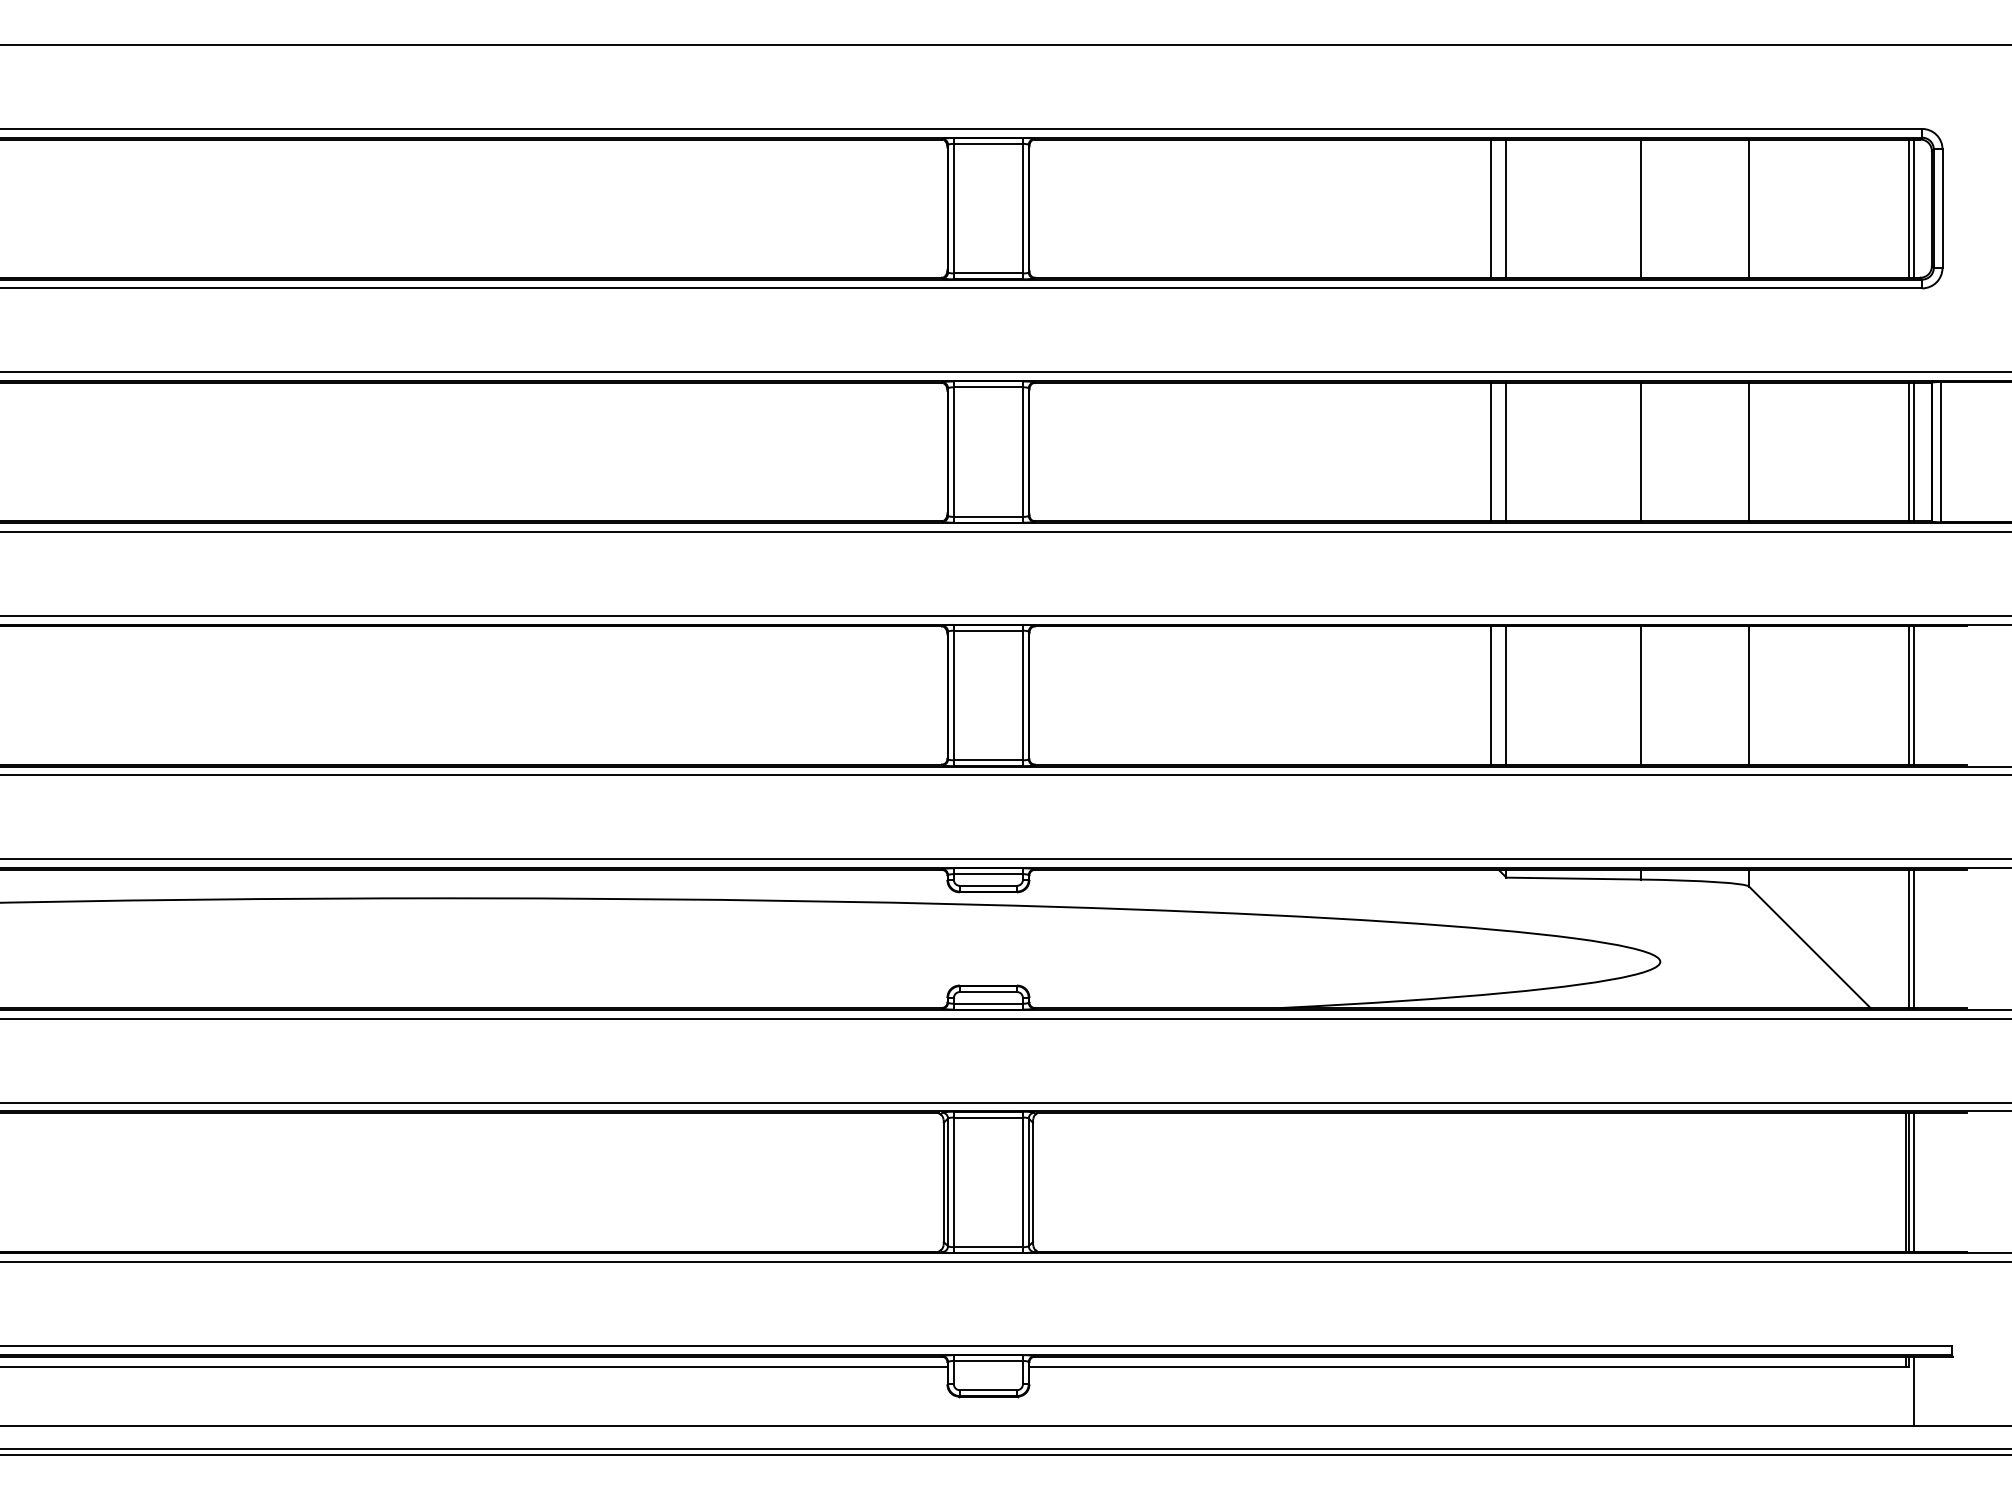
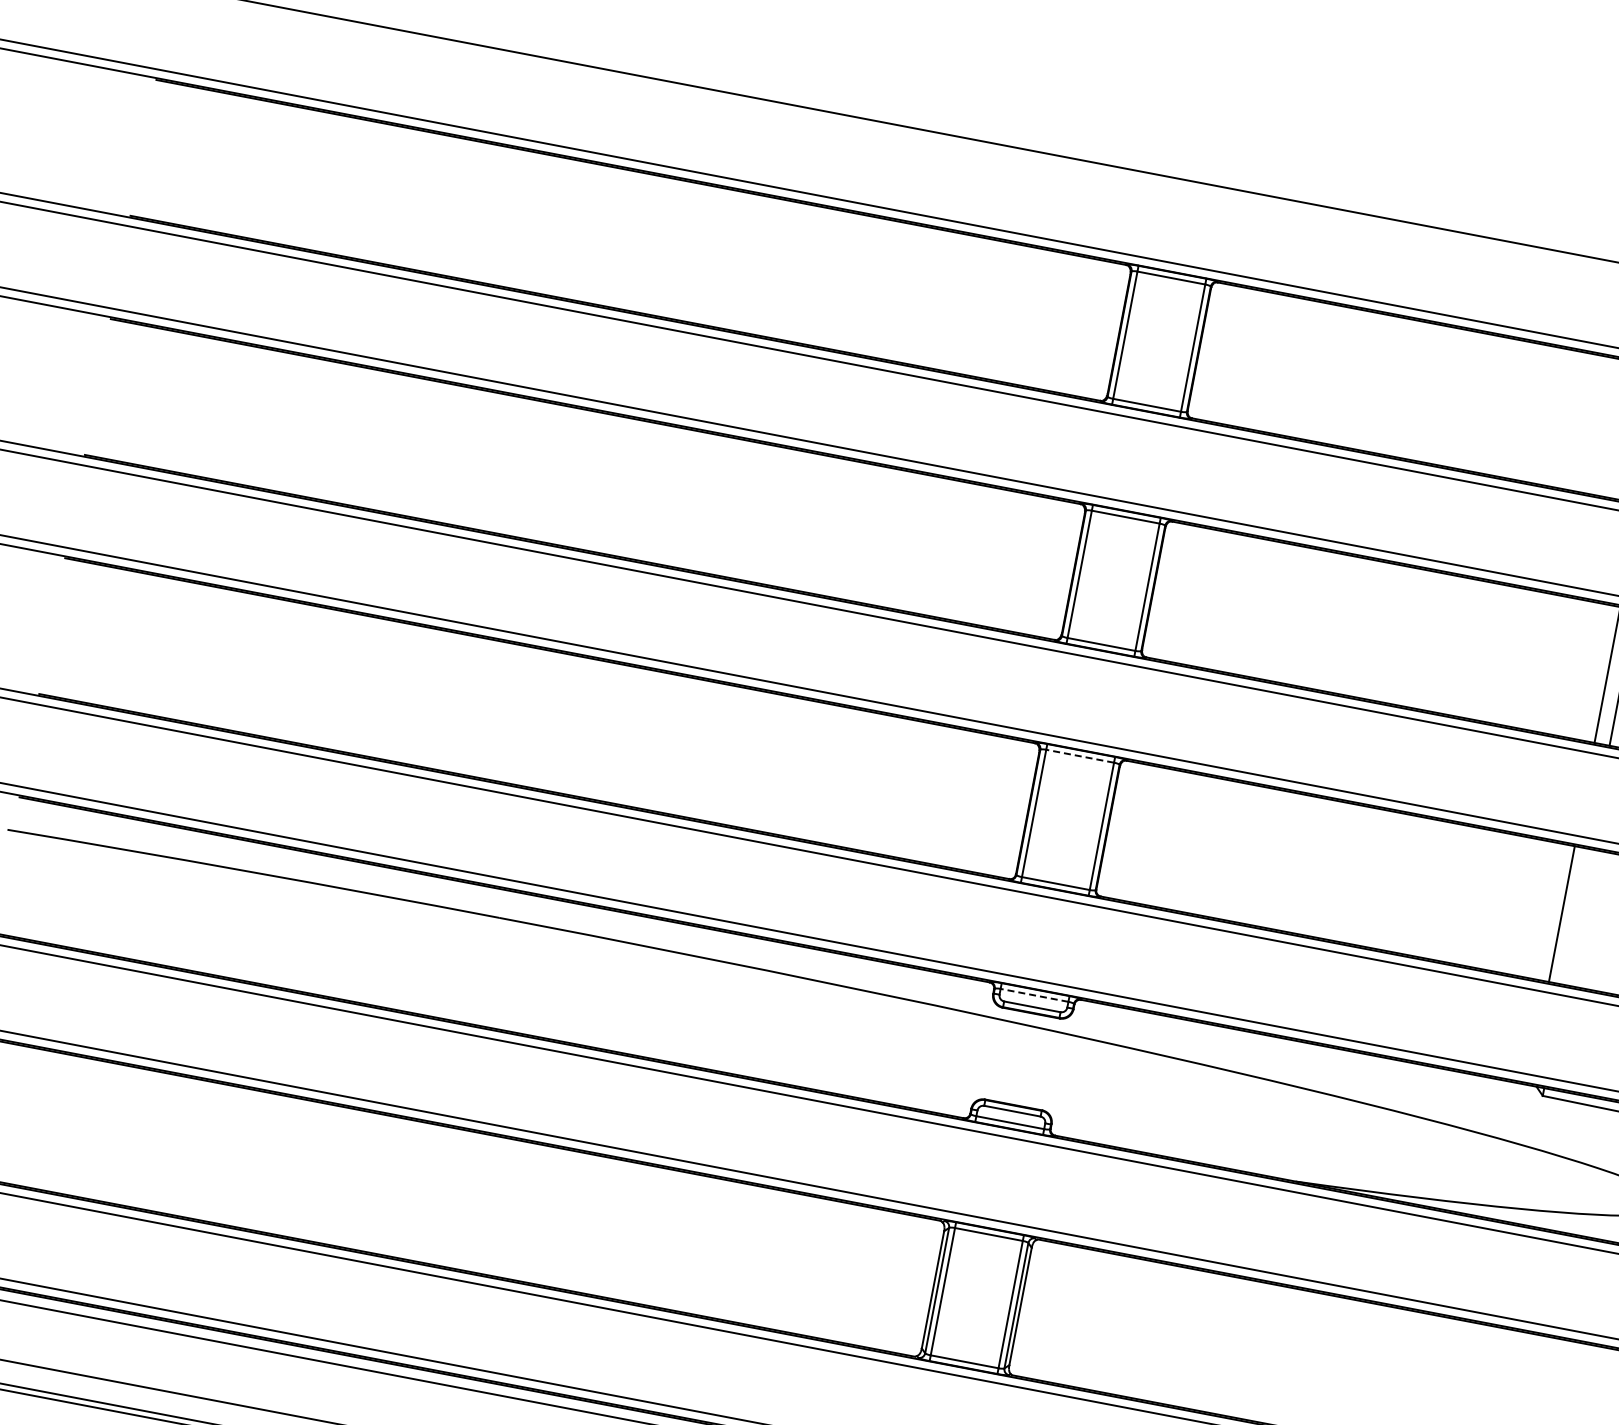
line: (988, 630) -> (1080, 756), solid -> dashed
line: (1506, 695) -> (1576, 916), removed
line: (988, 874) -> (1034, 995), solid -> dashed

